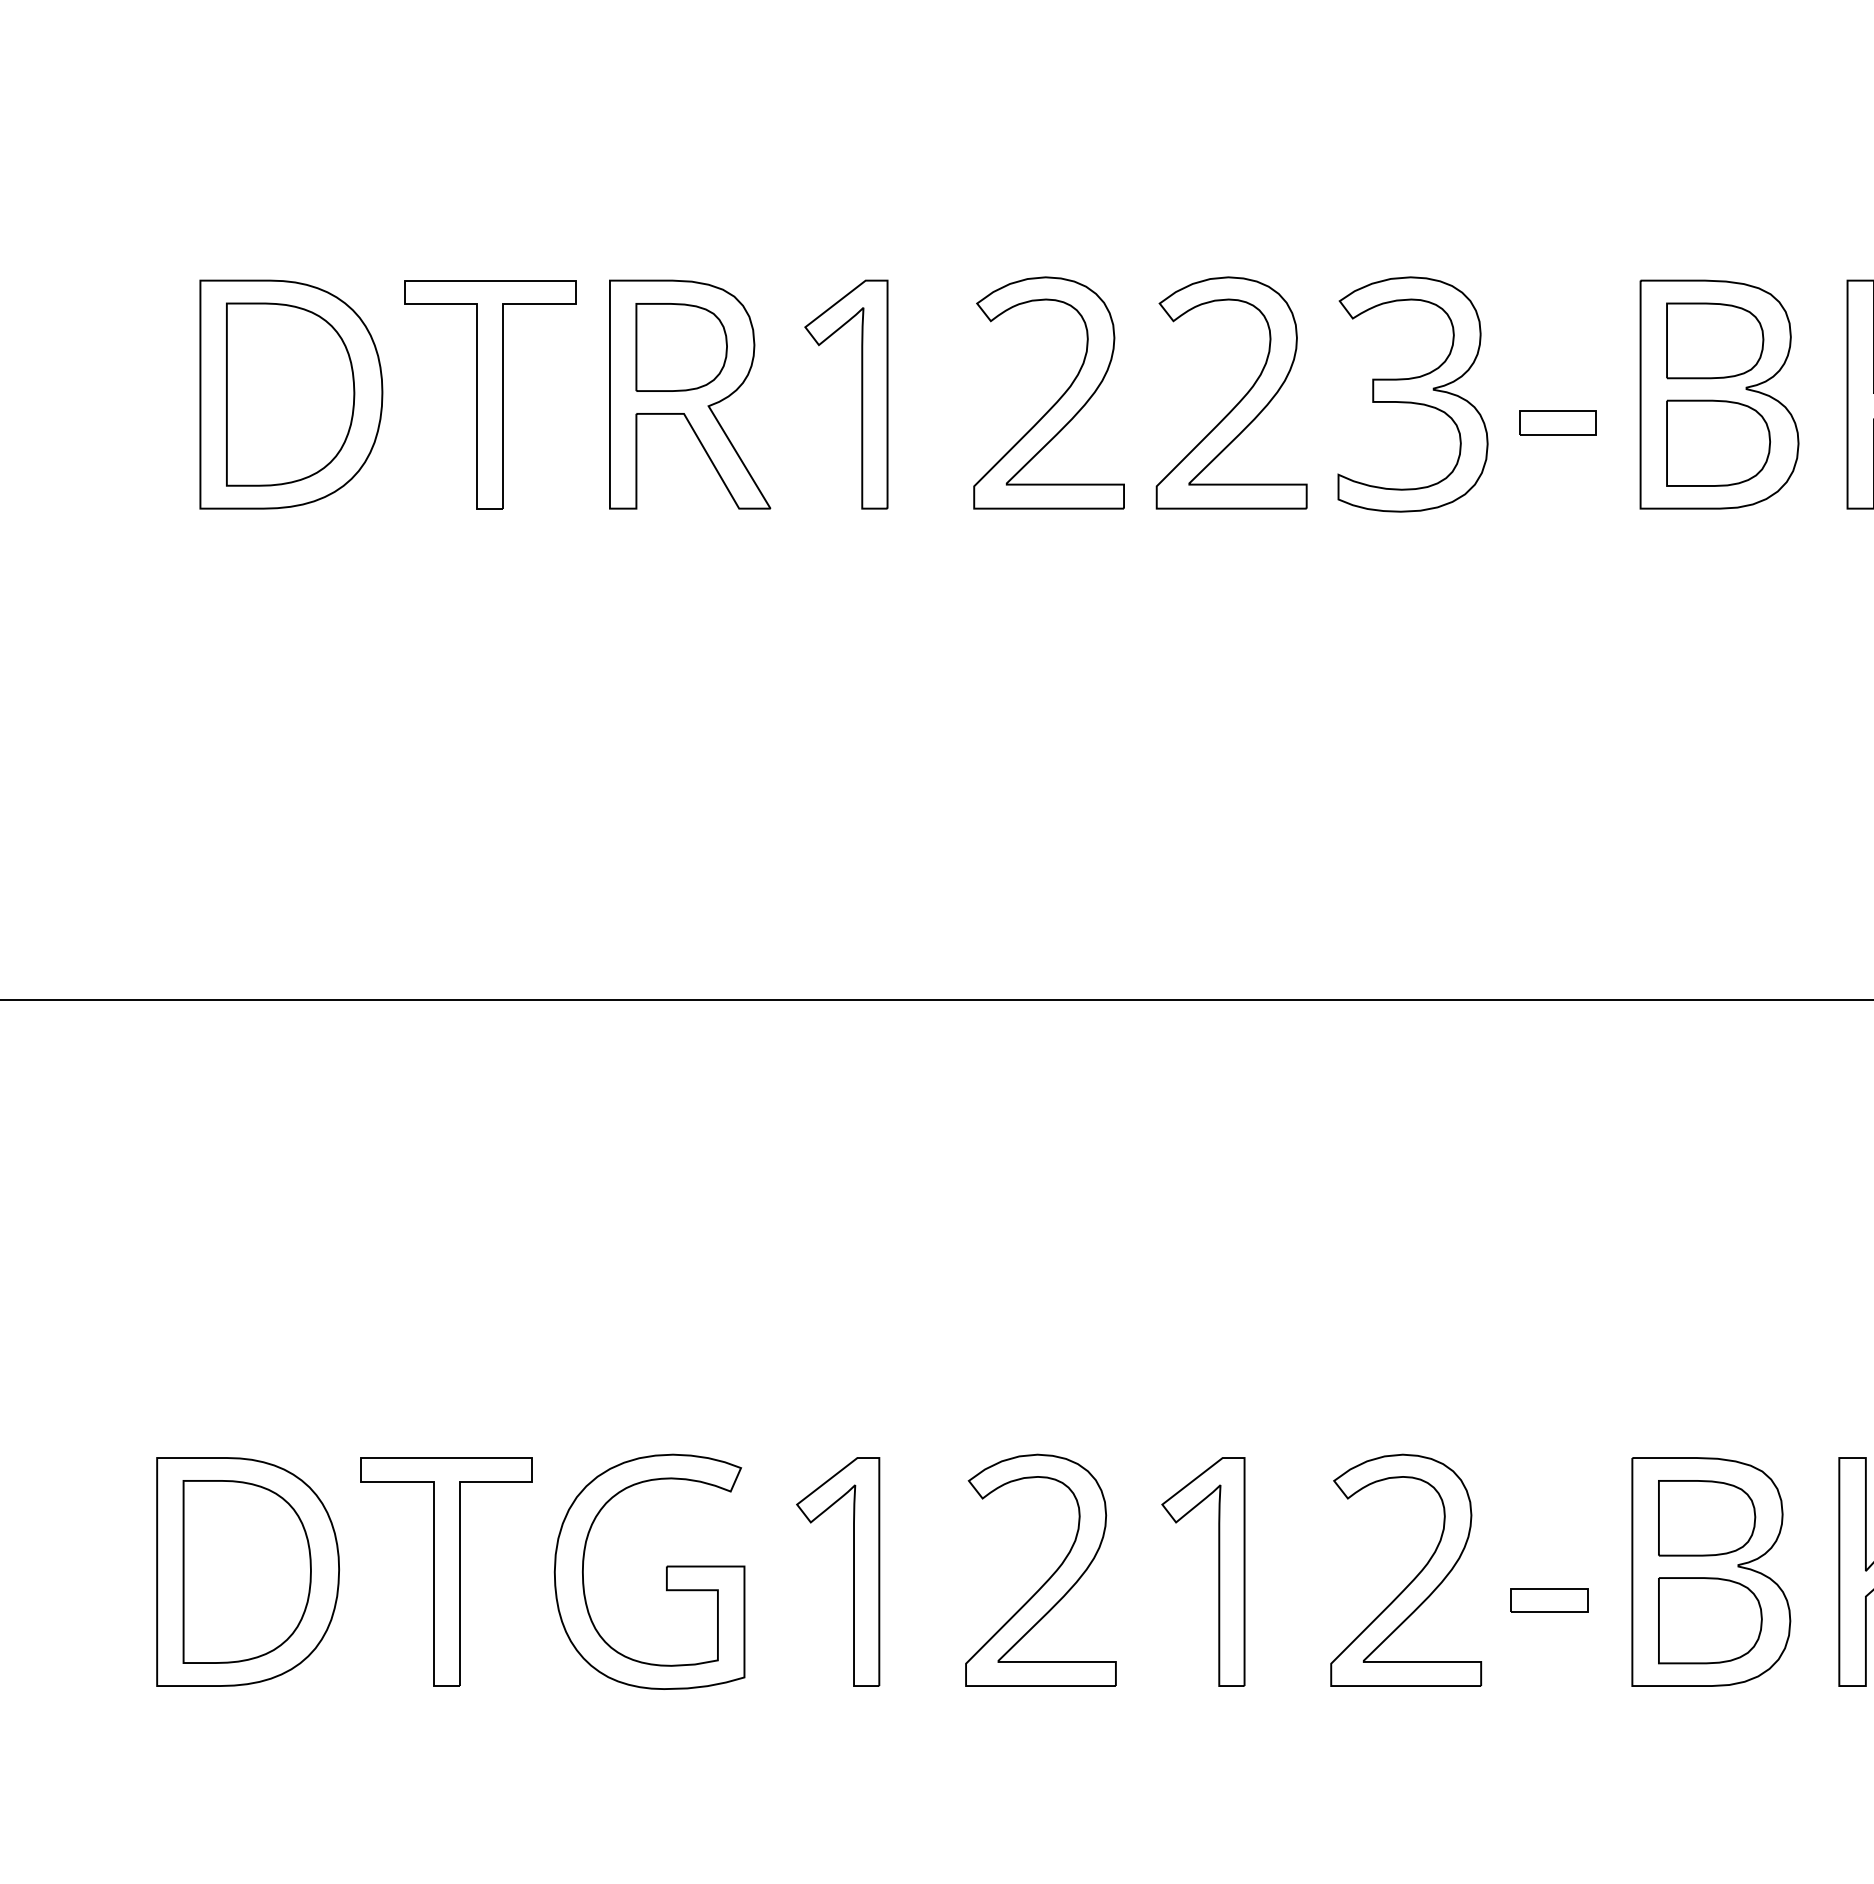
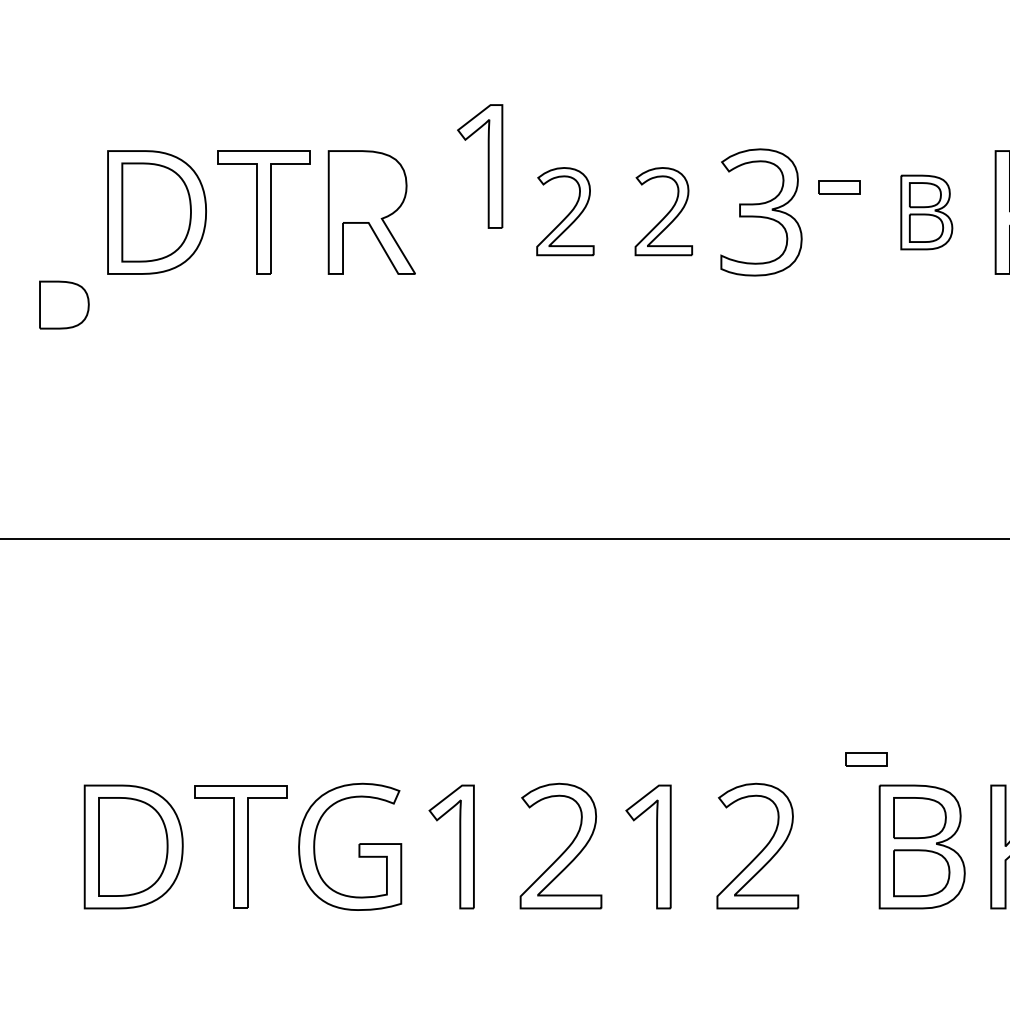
part: (681, 346) -> (64, 304), moved
part: (1049, 392) -> (565, 211), size x0.7
part: (1231, 392) -> (663, 211), size x0.7
part: (859, 394) -> (487, 166), moved
part: (1719, 394) -> (926, 212), size x0.6
part: (1557, 422) -> (839, 187), moved
part: (1550, 1600) -> (866, 759), moved

